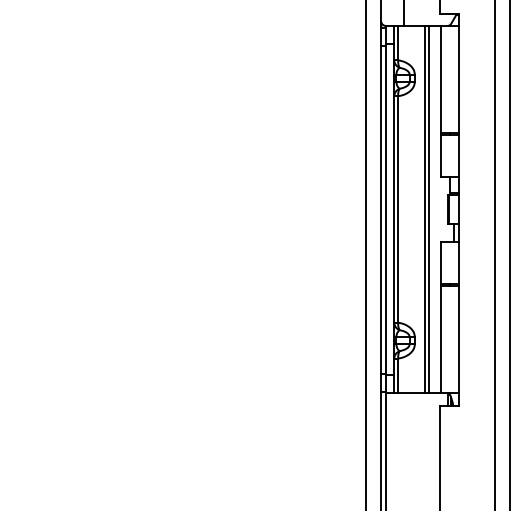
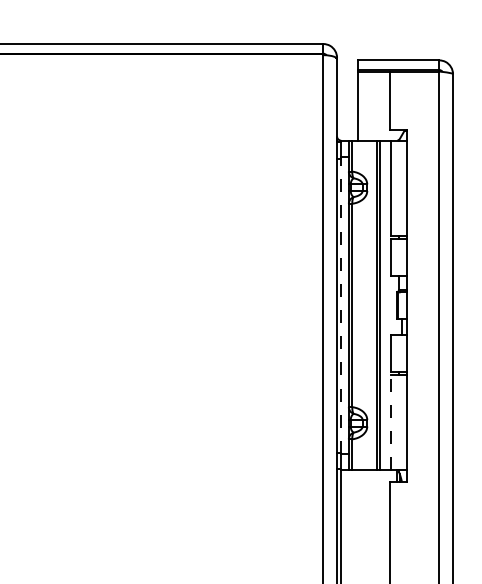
line: (386, 209) -> (341, 305), solid -> dashed
line: (440, 339) -> (390, 422), solid -> dashed

